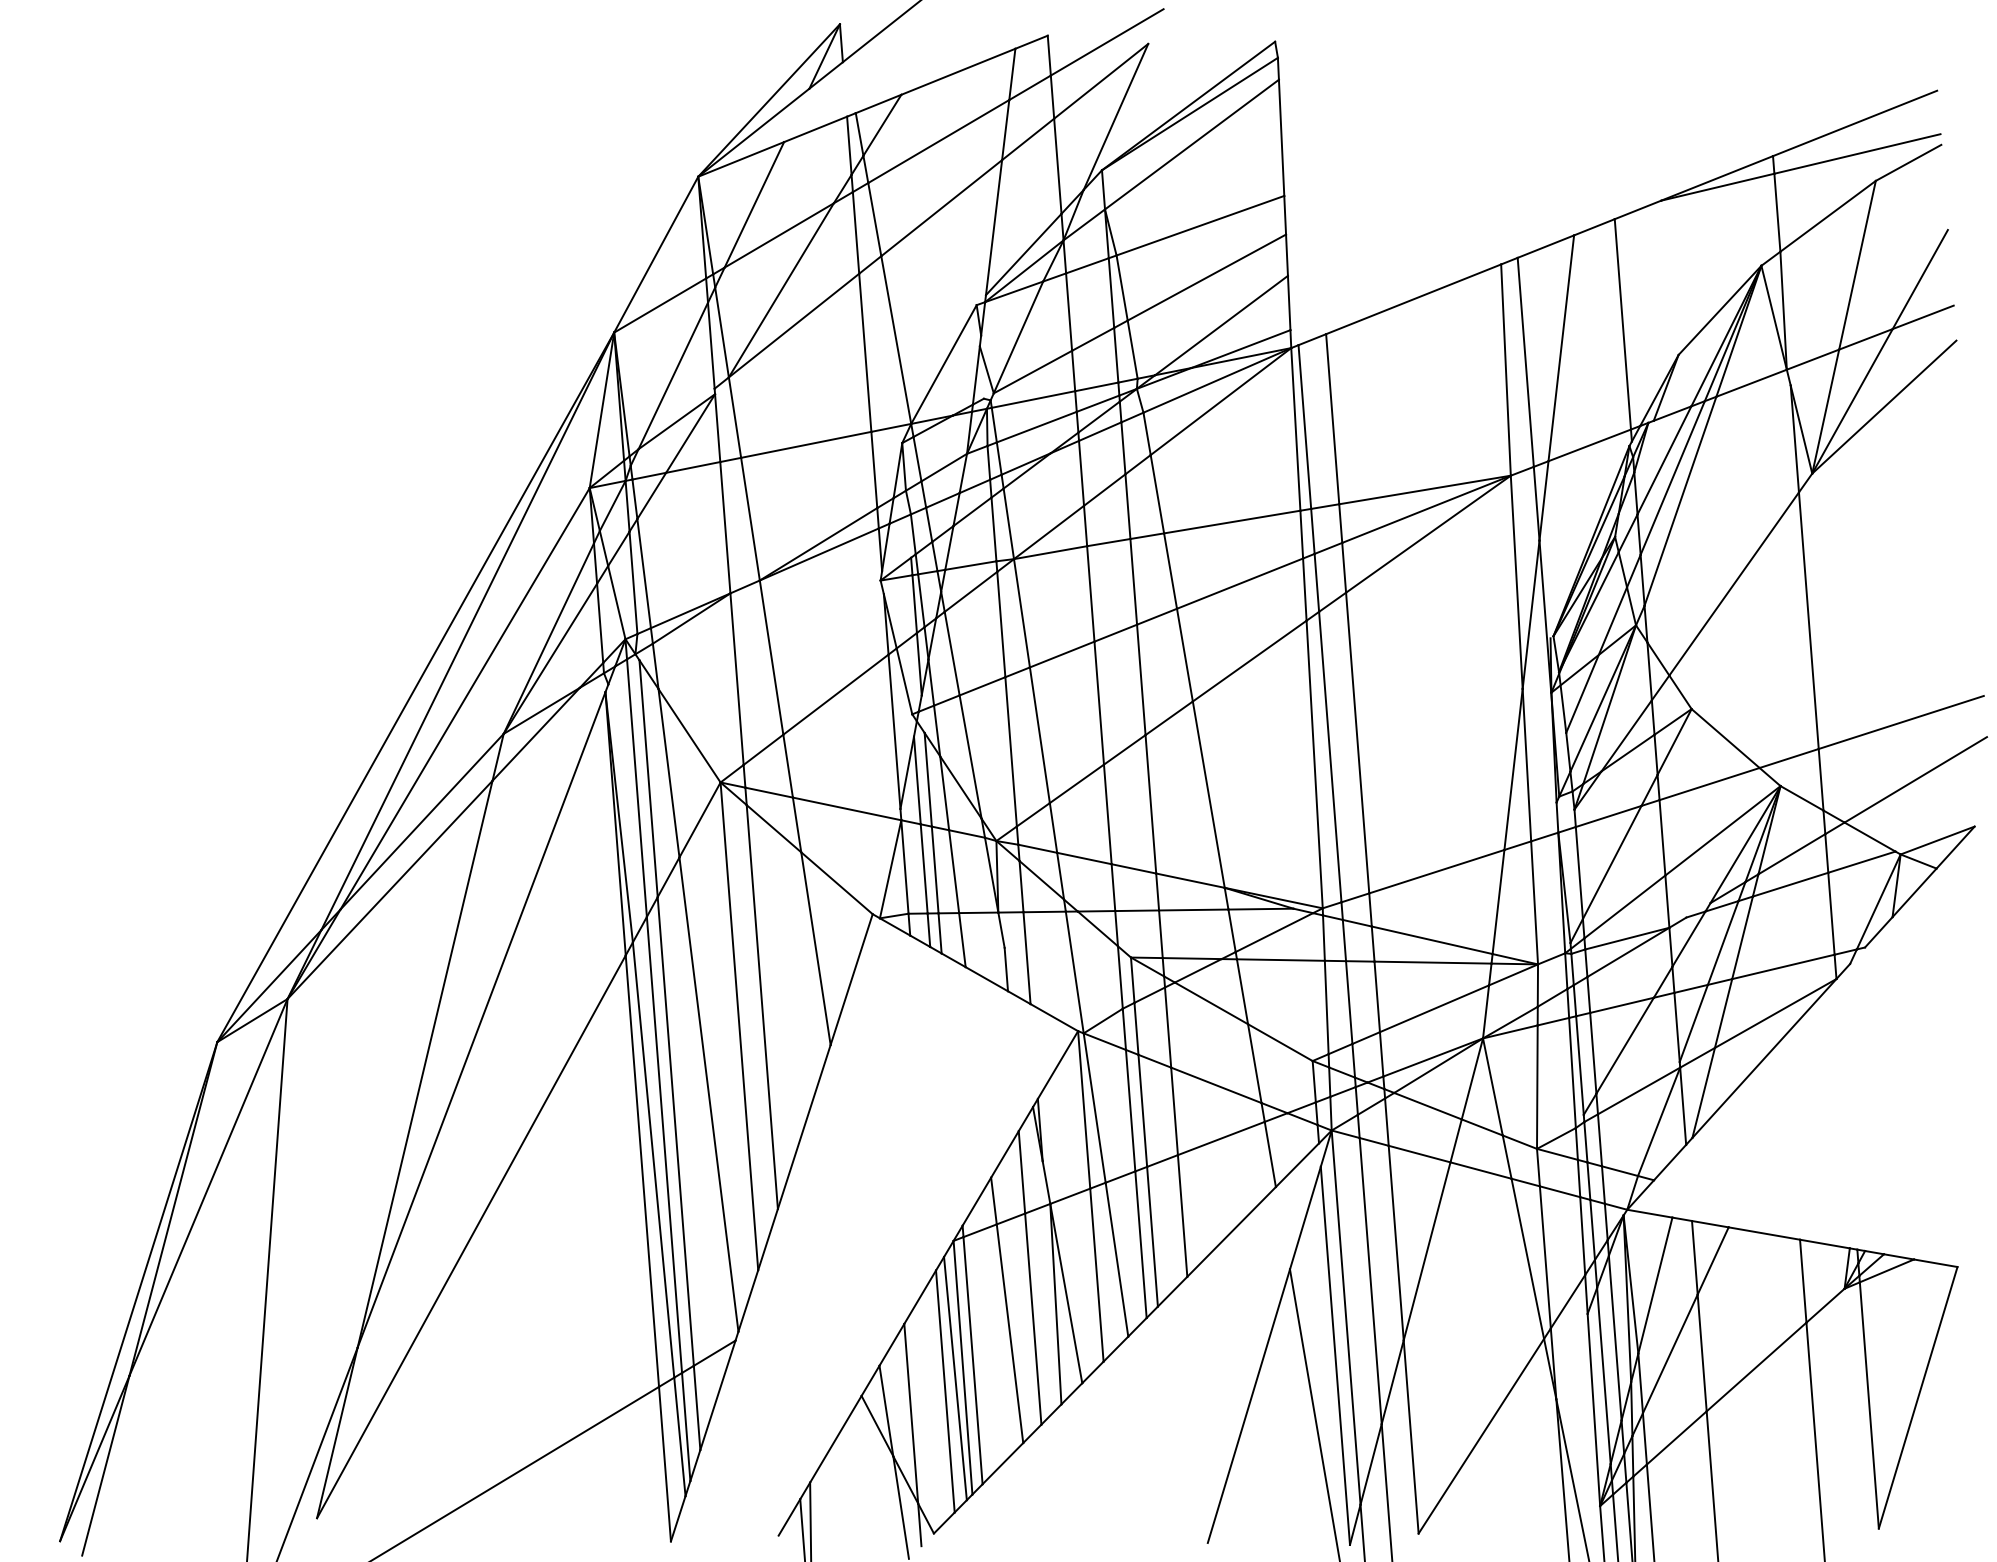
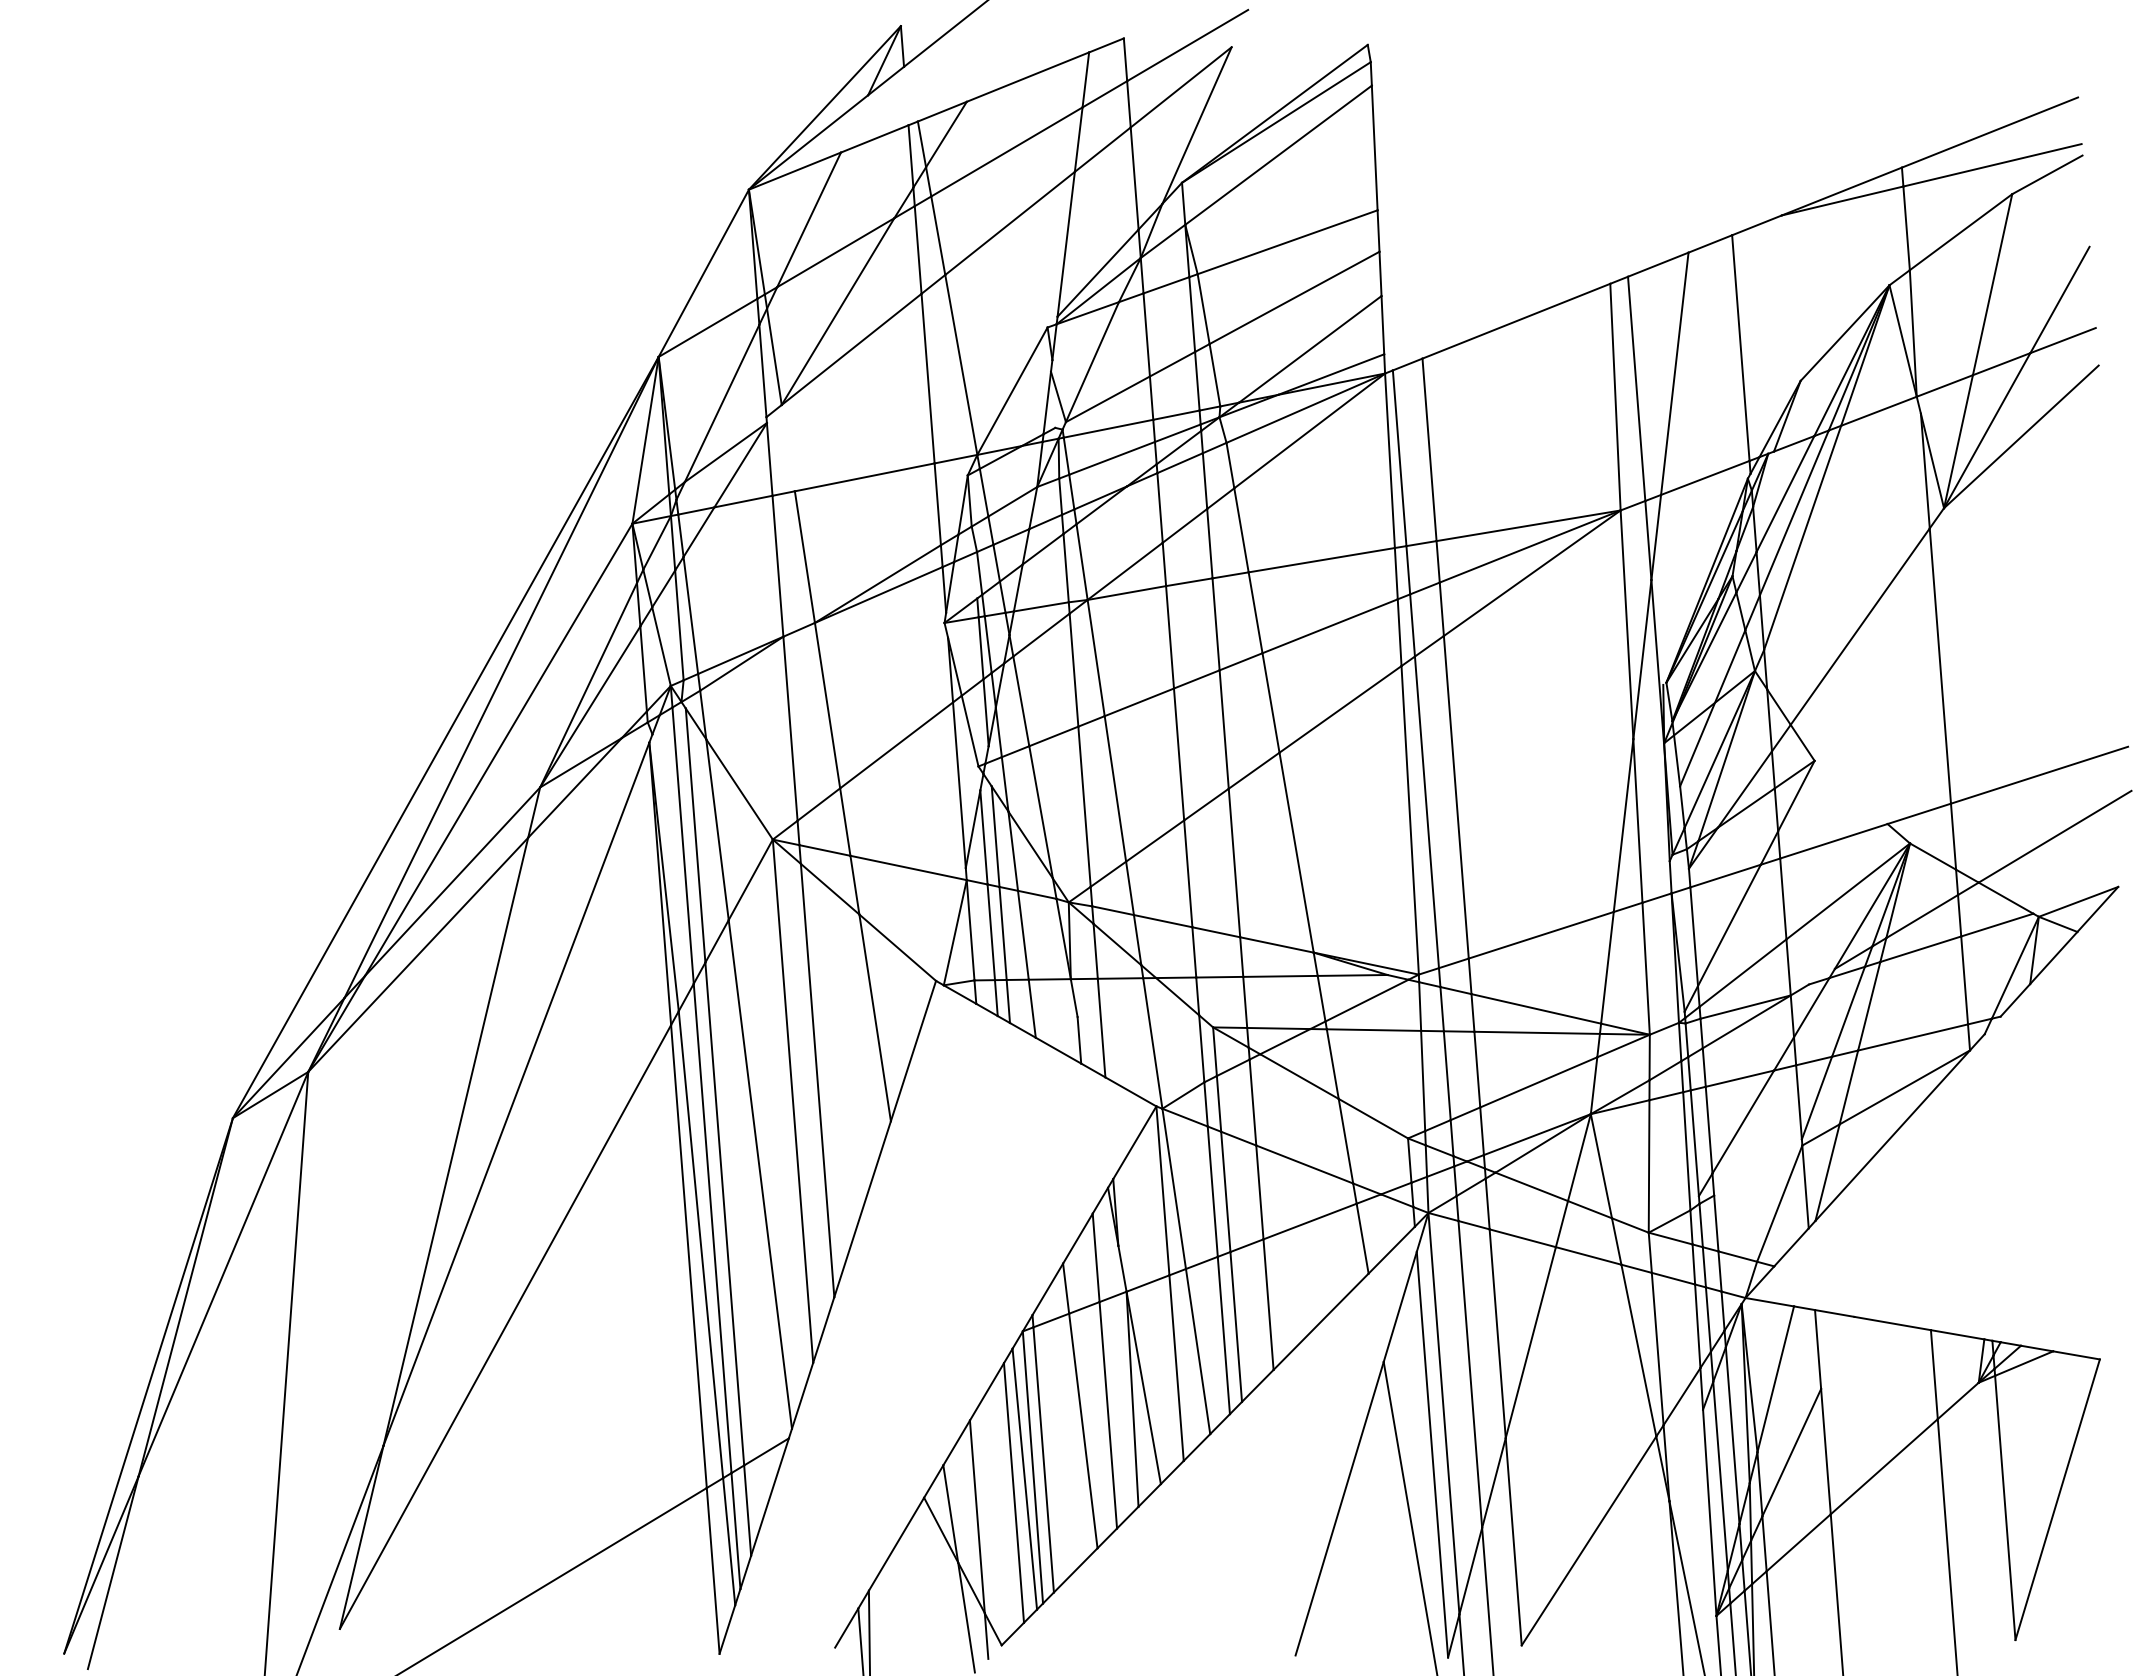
line: (734, 417) -> (787, 448), removed
line: (1725, 738) -> (1850, 792), removed
line: (1639, 1090) -> (1758, 1170), removed
line: (1712, 1260) -> (1837, 1352), removed

